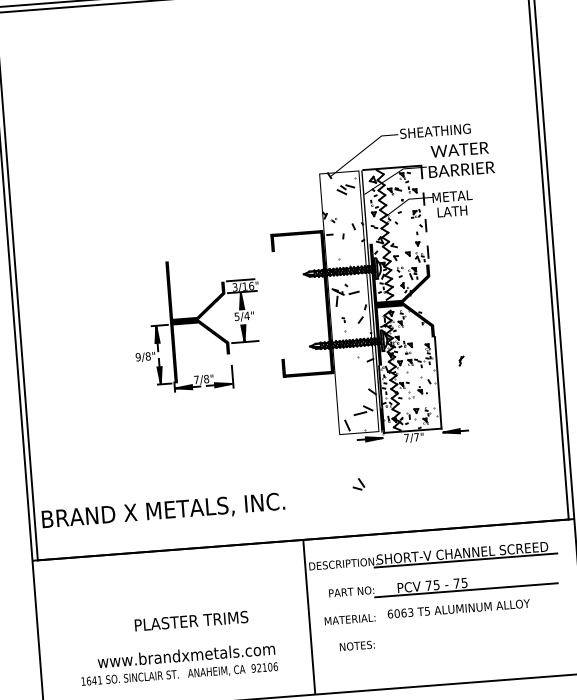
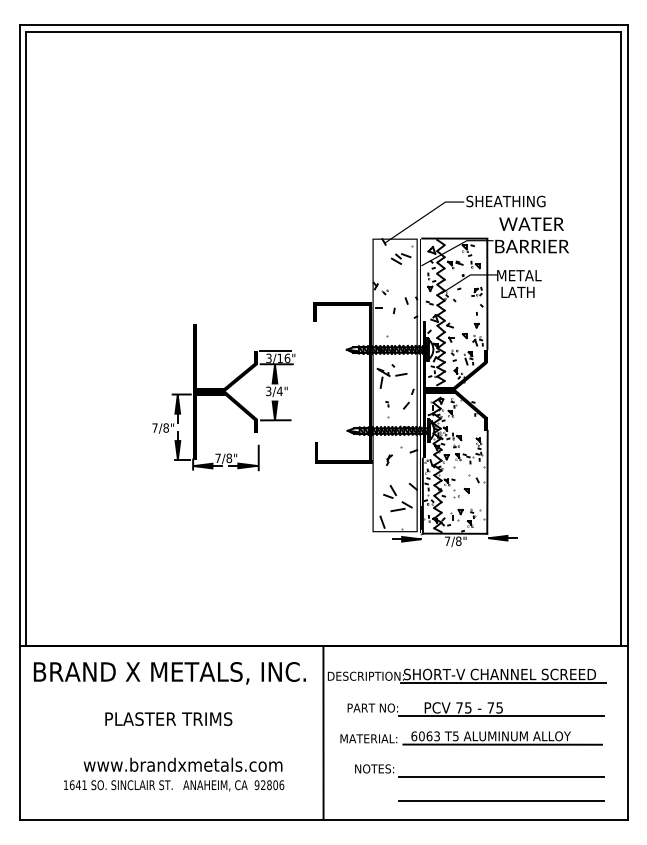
line: (425, 215) -> (487, 294), dashed -> solid
text: (236, 315) -> (268, 390), 5/4" -> 3/4"
text: (137, 356) -> (154, 427), 9/8" -> 7/8"
part: (461, 360) -> (389, 459), moved
text: (416, 436) -> (458, 540), 7/7" -> 7/8"
part: (358, 484) -> (389, 491), moved
text: (163, 511) -> (169, 673), moved
line: (469, 615) -> (502, 744), added
text: (191, 620) -> (168, 718), moved
line: (470, 643) -> (501, 776), added
line: (471, 666) -> (500, 801), added
text: (264, 667) -> (269, 785), 92106 -> 92806

